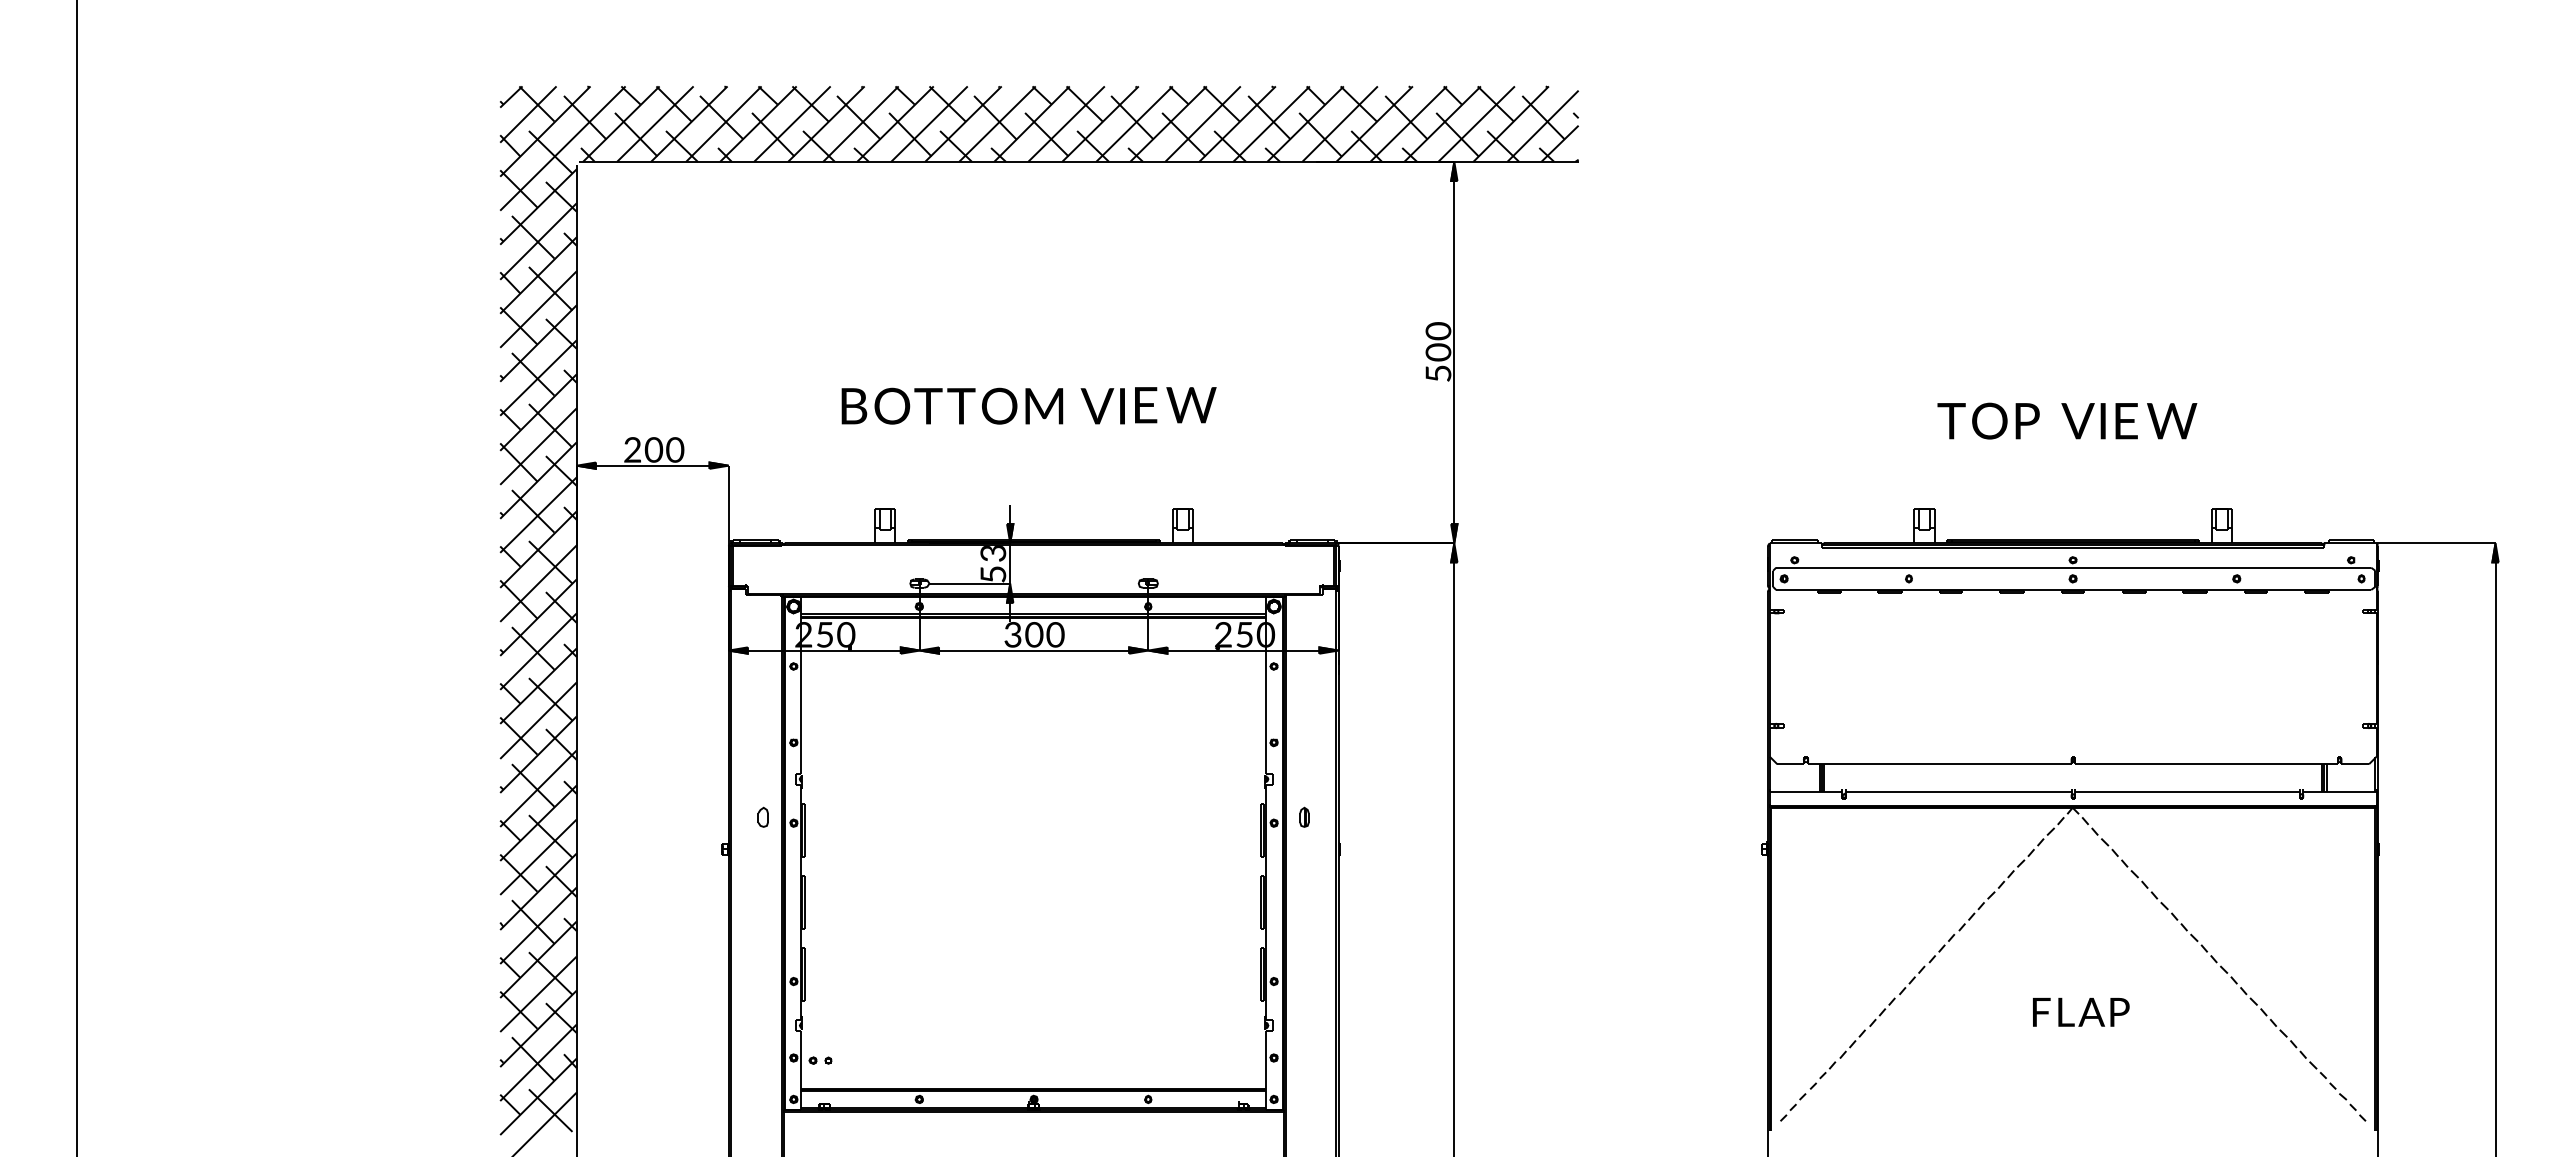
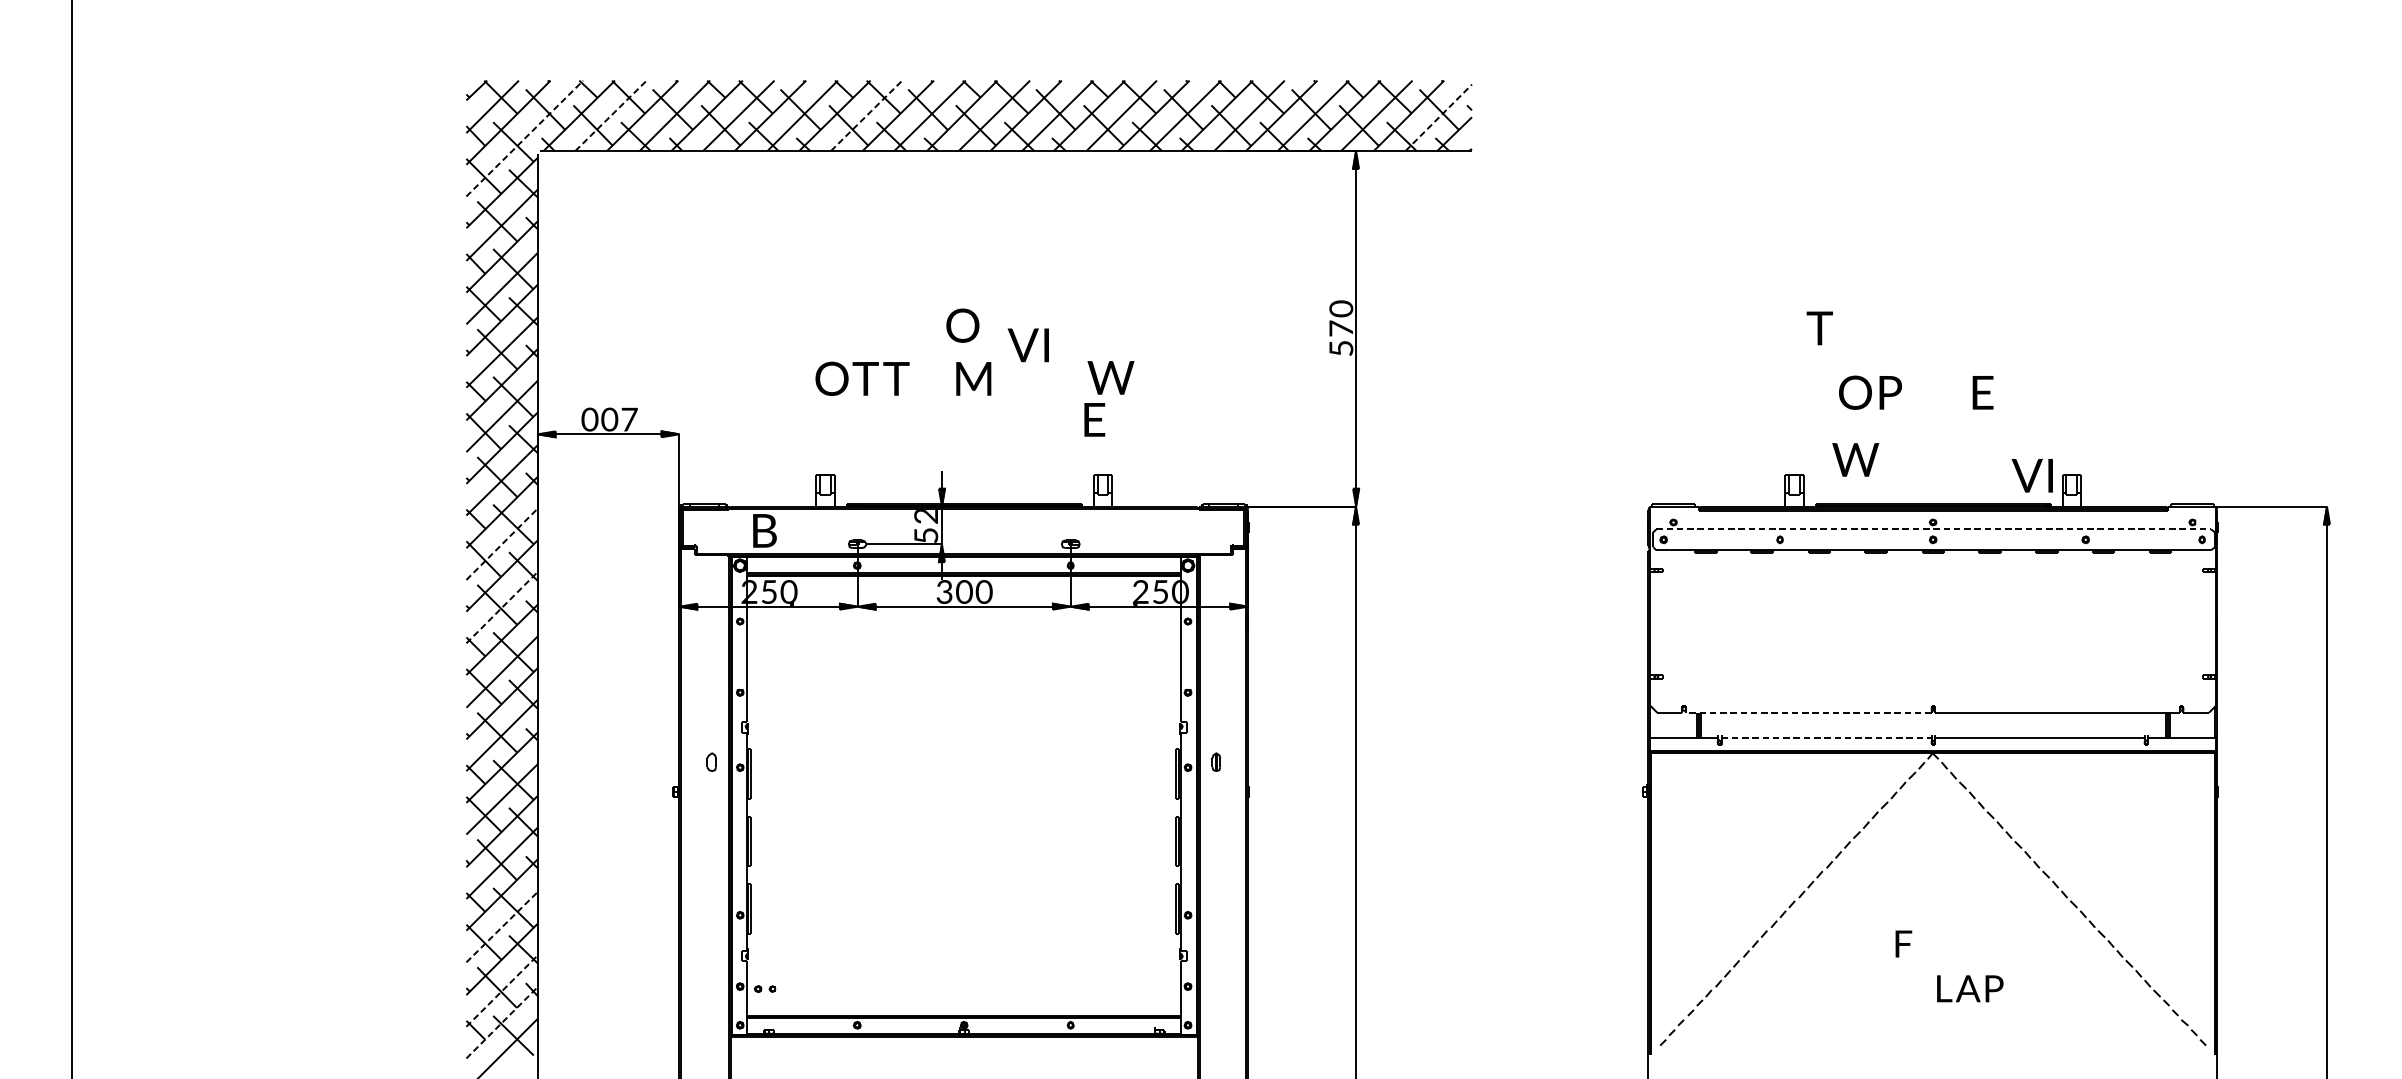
line: (655, 124) -> (611, 116), solid -> dashed
line: (929, 124) -> (866, 116), solid -> dashed
line: (1543, 125) -> (1439, 117), solid -> dashed
line: (563, 148) -> (525, 138), solid -> dashed
text: (1438, 352) -> (1341, 328), 0 -> 7
text: (999, 405) -> (962, 325), moved
text: (1146, 405) -> (1095, 420), moved
text: (854, 406) -> (765, 531), moved
text: (1102, 406) -> (1028, 345), moved
text: (1951, 421) -> (1819, 328), moved
text: (2083, 421) -> (2032, 476), moved
text: (2172, 421) -> (1856, 460), moved
text: (632, 449) -> (589, 419), 2 -> 0
text: (675, 449) -> (629, 419), 0 -> 7
text: (994, 553) -> (927, 516), 3 -> 2
line: (2074, 567) -> (1934, 529), solid -> dashed
line: (538, 583) -> (502, 544), solid -> dashed
line: (538, 651) -> (502, 607), solid -> dashed
line: (1939, 764) -> (1808, 712), solid -> dashed
line: (1958, 791) -> (1826, 738), solid -> dashed
line: (538, 994) -> (502, 927), solid -> dashed
text: (2093, 1011) -> (1969, 988), moved
line: (538, 1062) -> (502, 990), solid -> dashed
line: (538, 1096) -> (502, 1022), solid -> dashed

